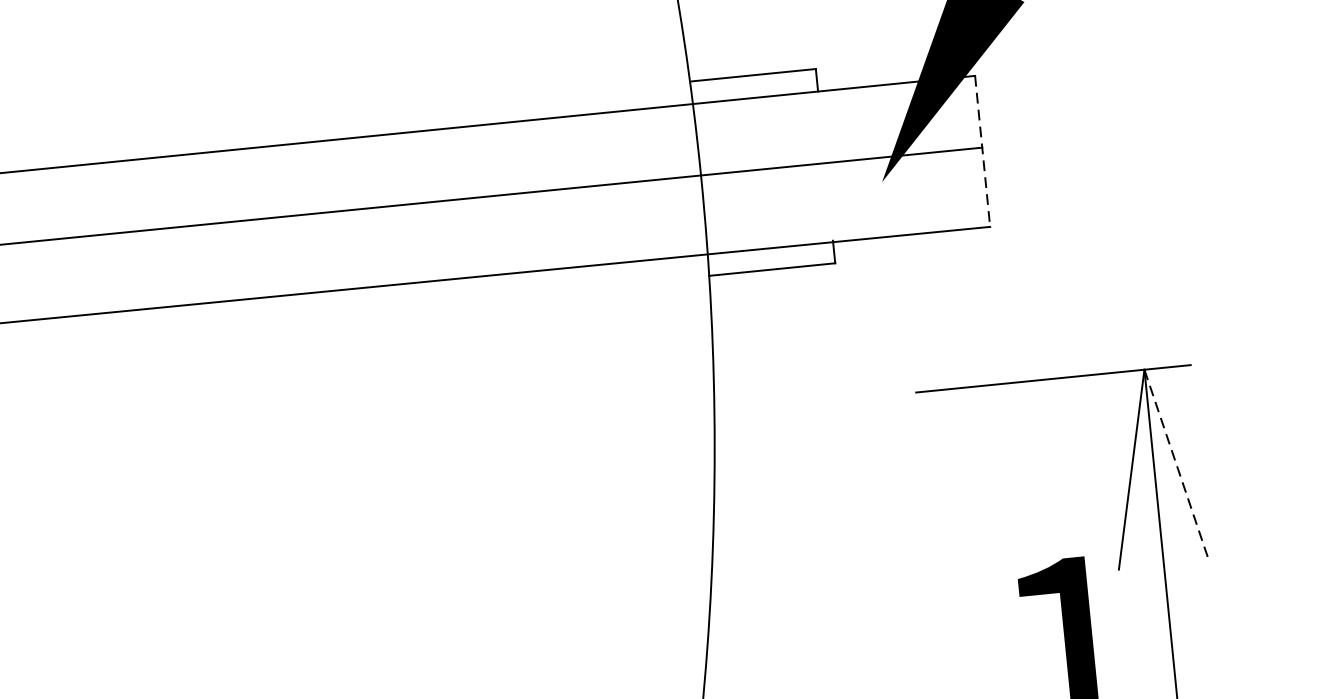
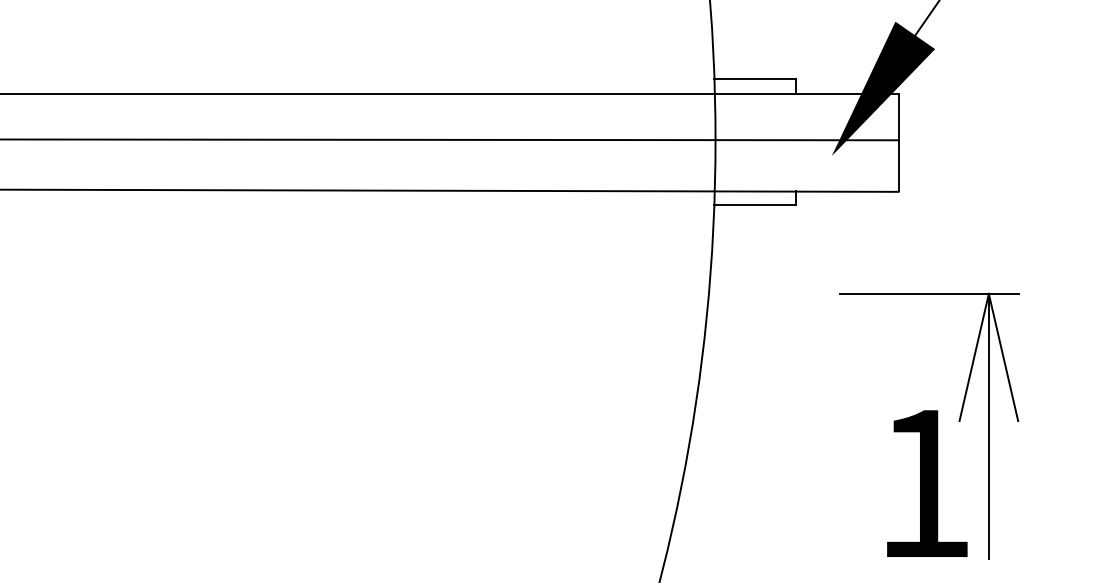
line: (982, 151) -> (898, 142), dashed -> solid
line: (1176, 465) -> (1003, 357), dashed -> solid

